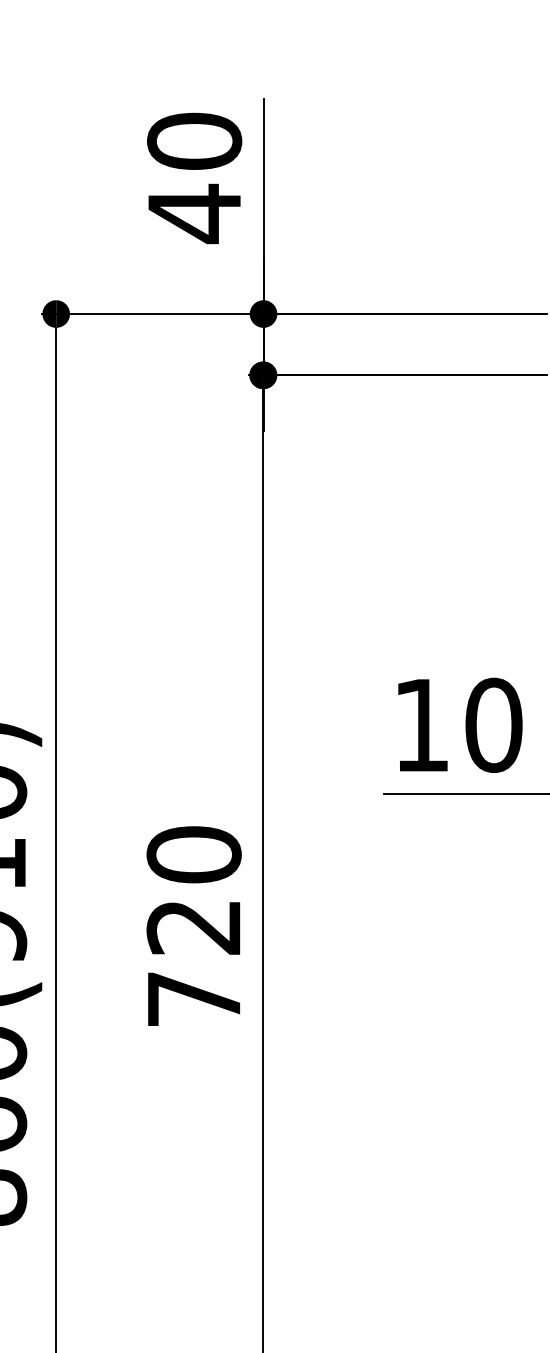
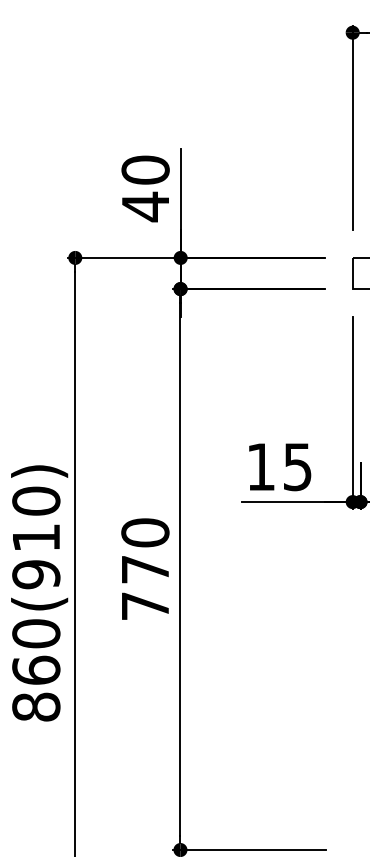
text: (493, 724) -> (297, 466), 10 -> 15
text: (192, 926) -> (144, 569), 720 -> 770

